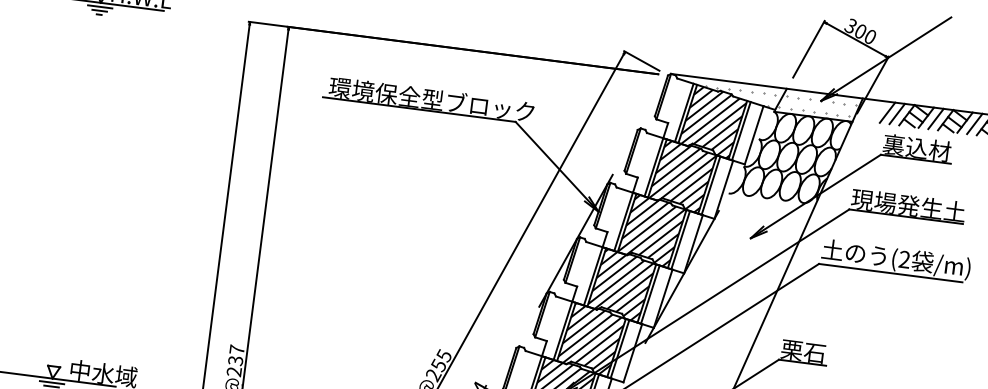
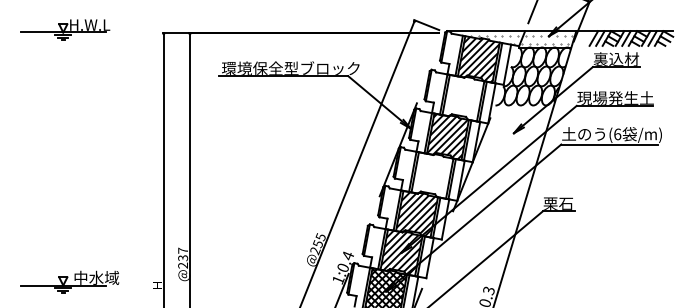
hatch: (682, 175) -> (463, 97), removed
text: (904, 259) -> (617, 134), (2 -> (6
hatch: (620, 283) -> (431, 174), removed

